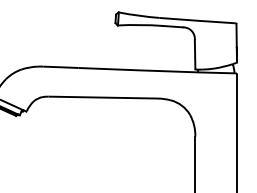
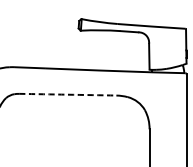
arc: (103, 97) -> (68, 94), solid -> dashed

